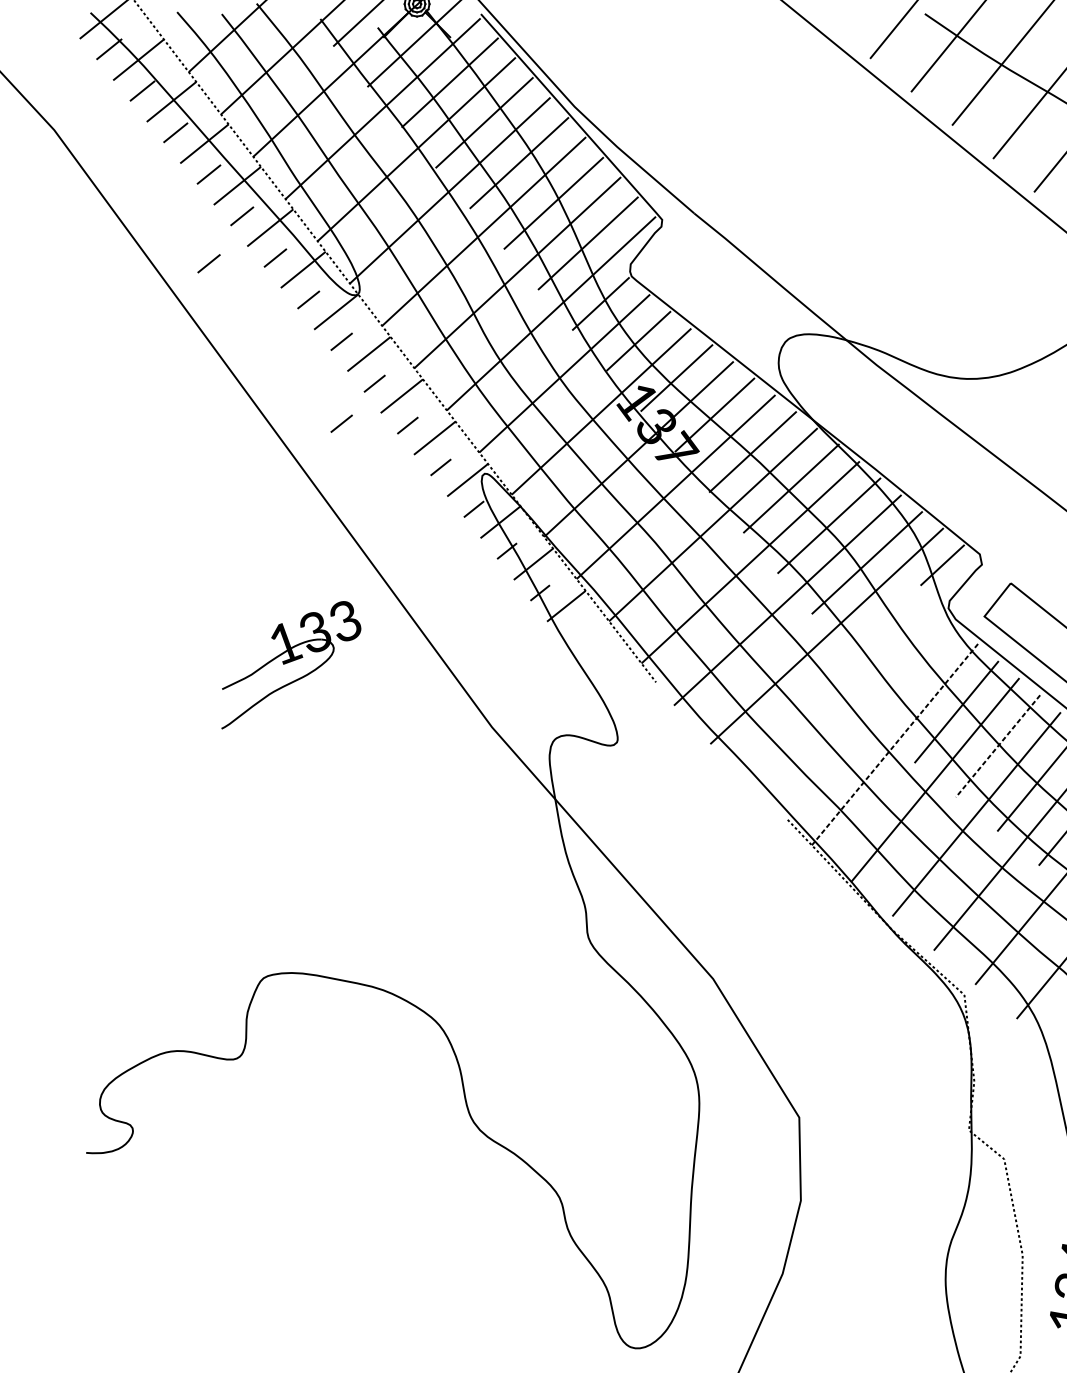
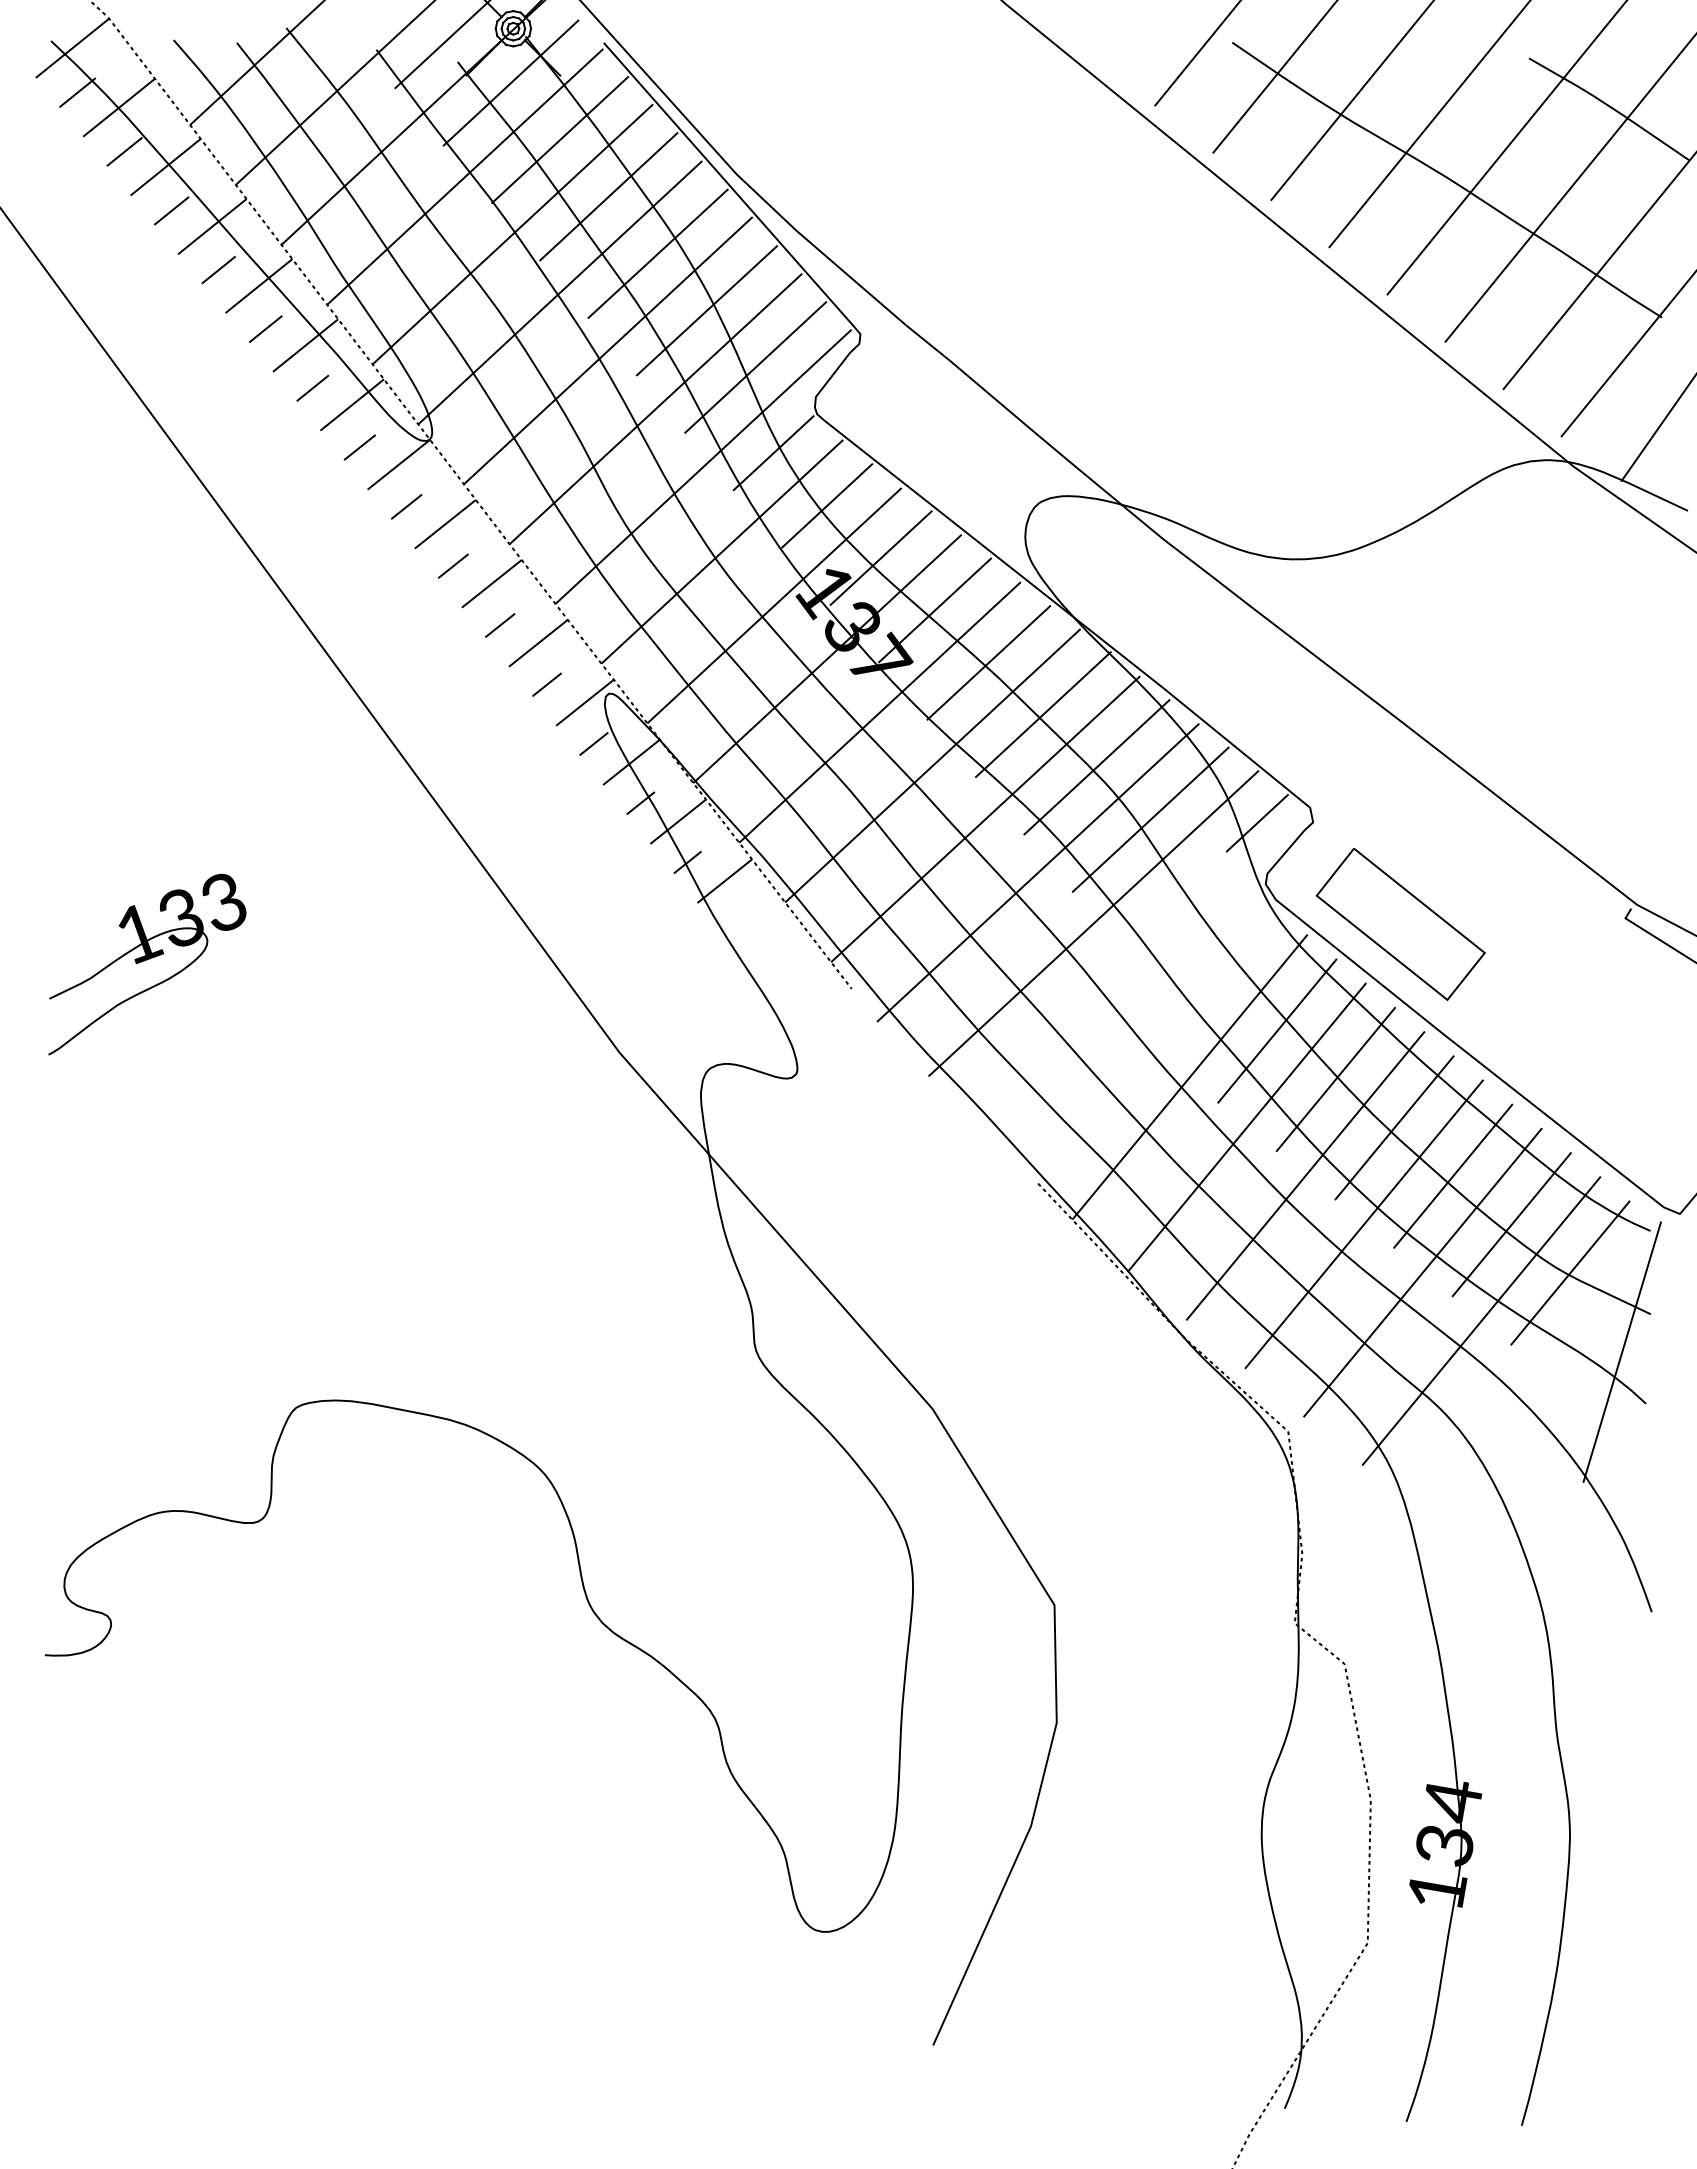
line: (208, 263) -> (218, 395), removed
line: (341, 423) -> (406, 622), removed
part: (291, 665) -> (147, 964), moved
line: (894, 744) -> (1189, 1077), dashed -> solid
line: (997, 746) -> (1335, 1079), dashed -> solid

